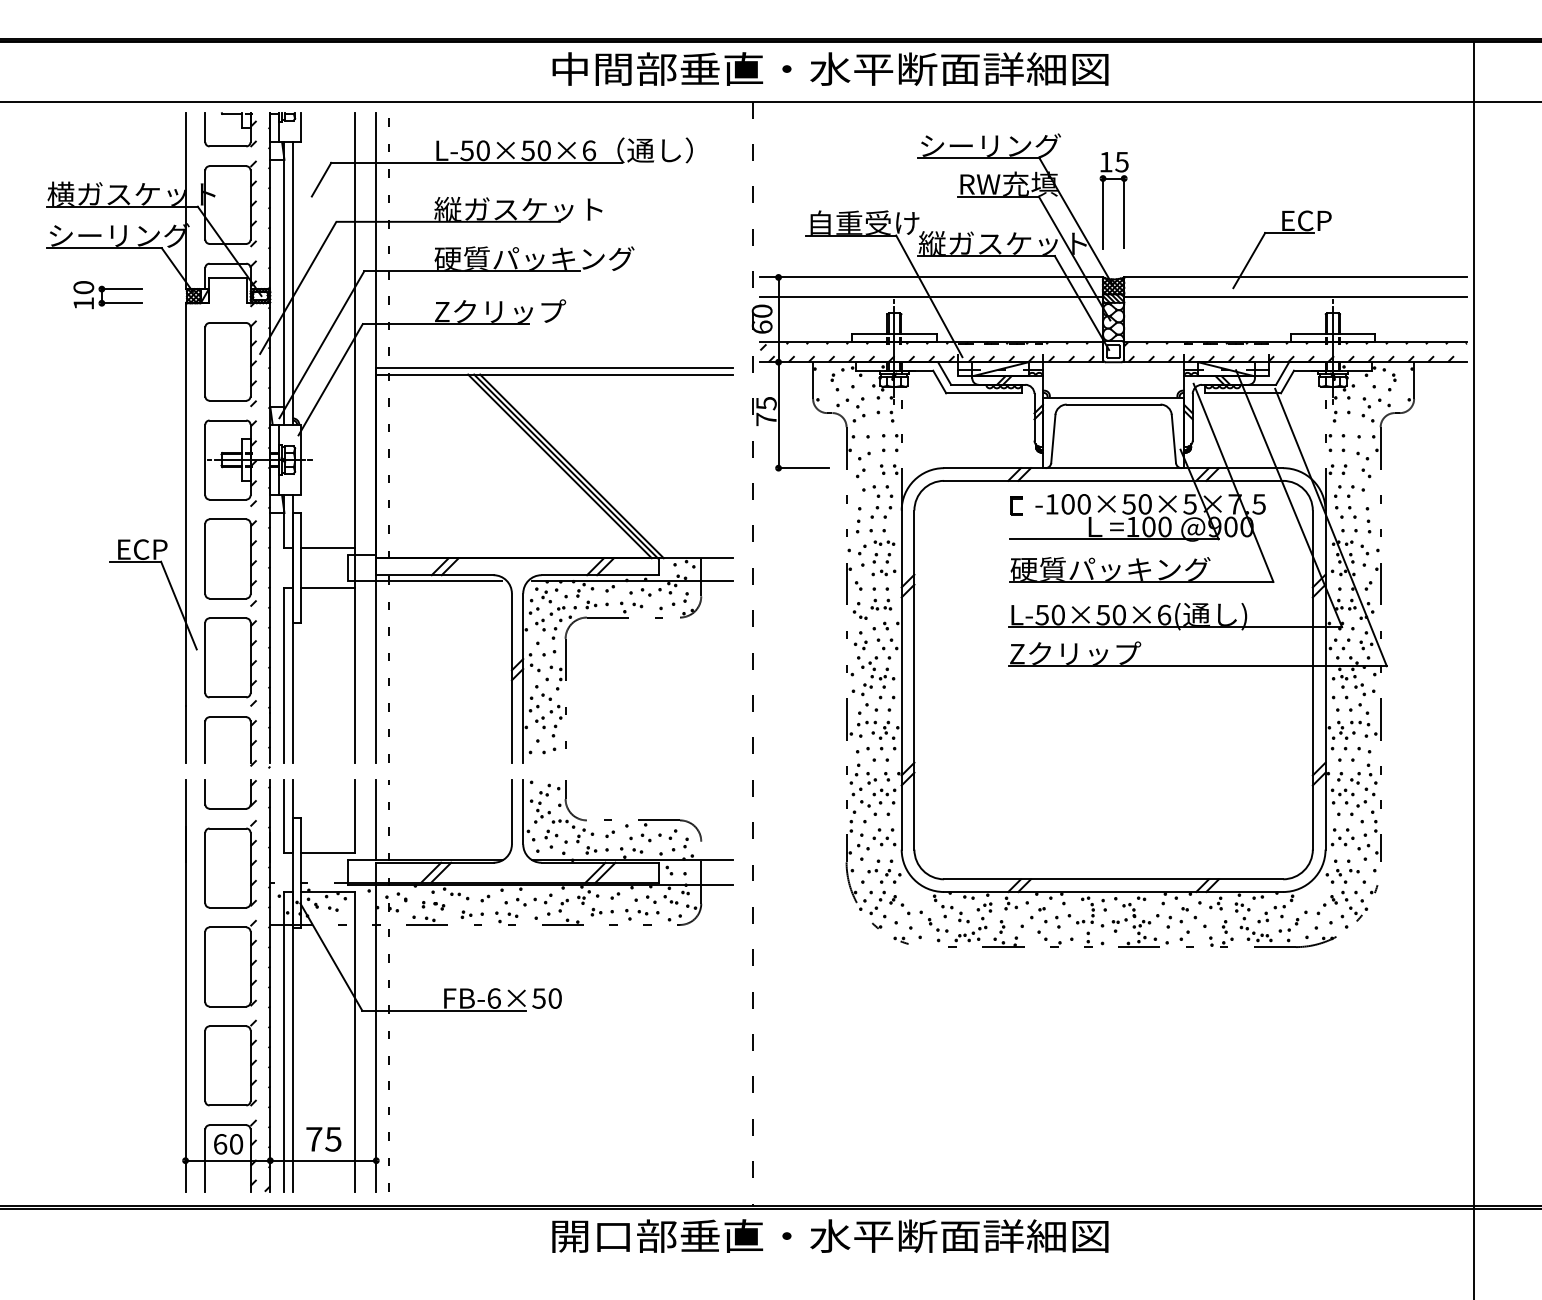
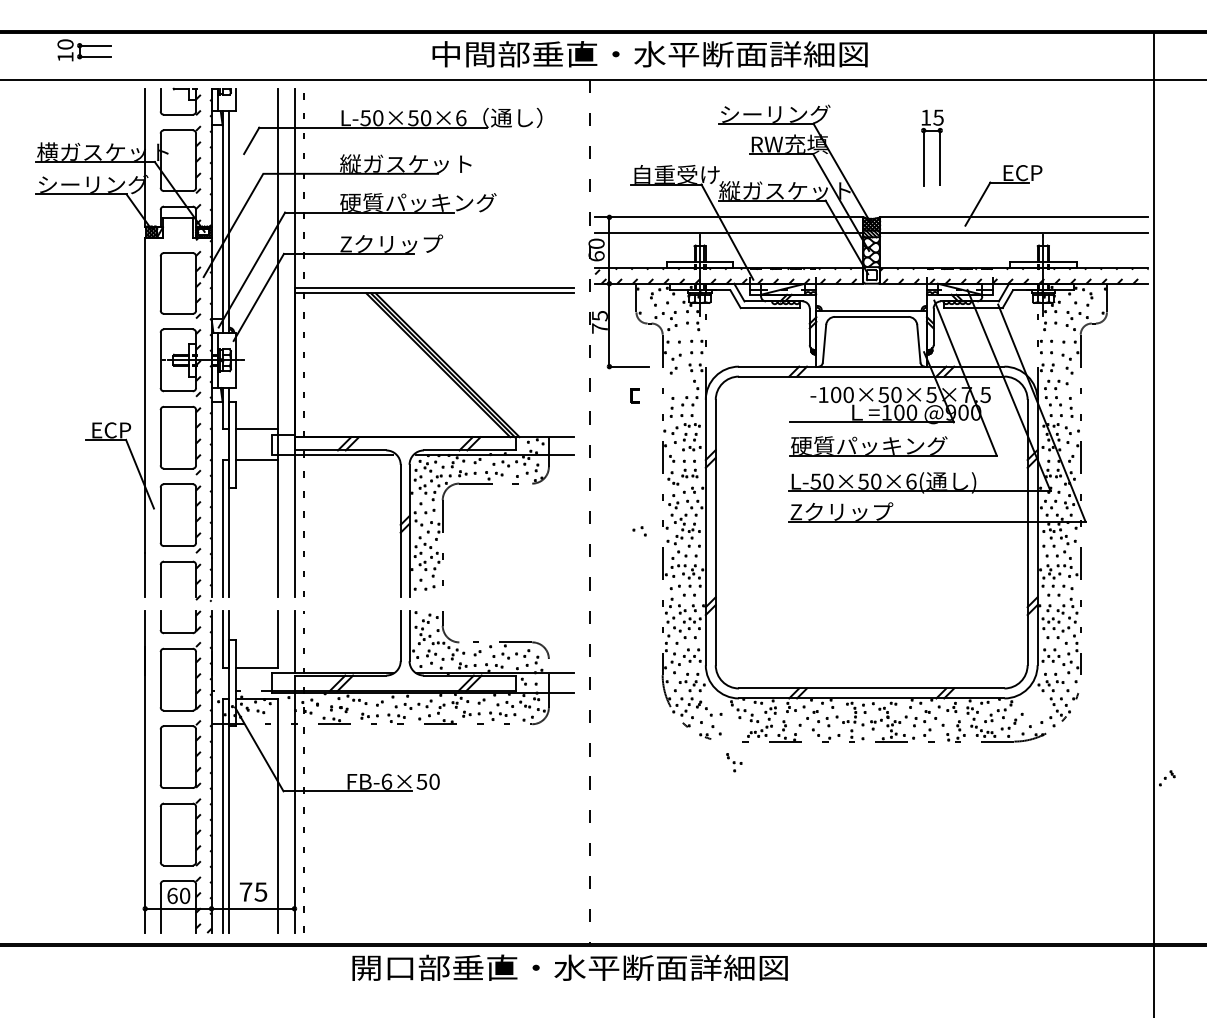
part: (1103, 200) -> (924, 147), moved
part: (107, 295) -> (84, 50), moved
part: (871, 491) -> (639, 531), moved
part: (1016, 505) -> (635, 395), moved
part: (1326, 905) -> (1166, 778), moved
part: (938, 930) -> (734, 763), moved
text: (830, 1235) -> (570, 967), moved

